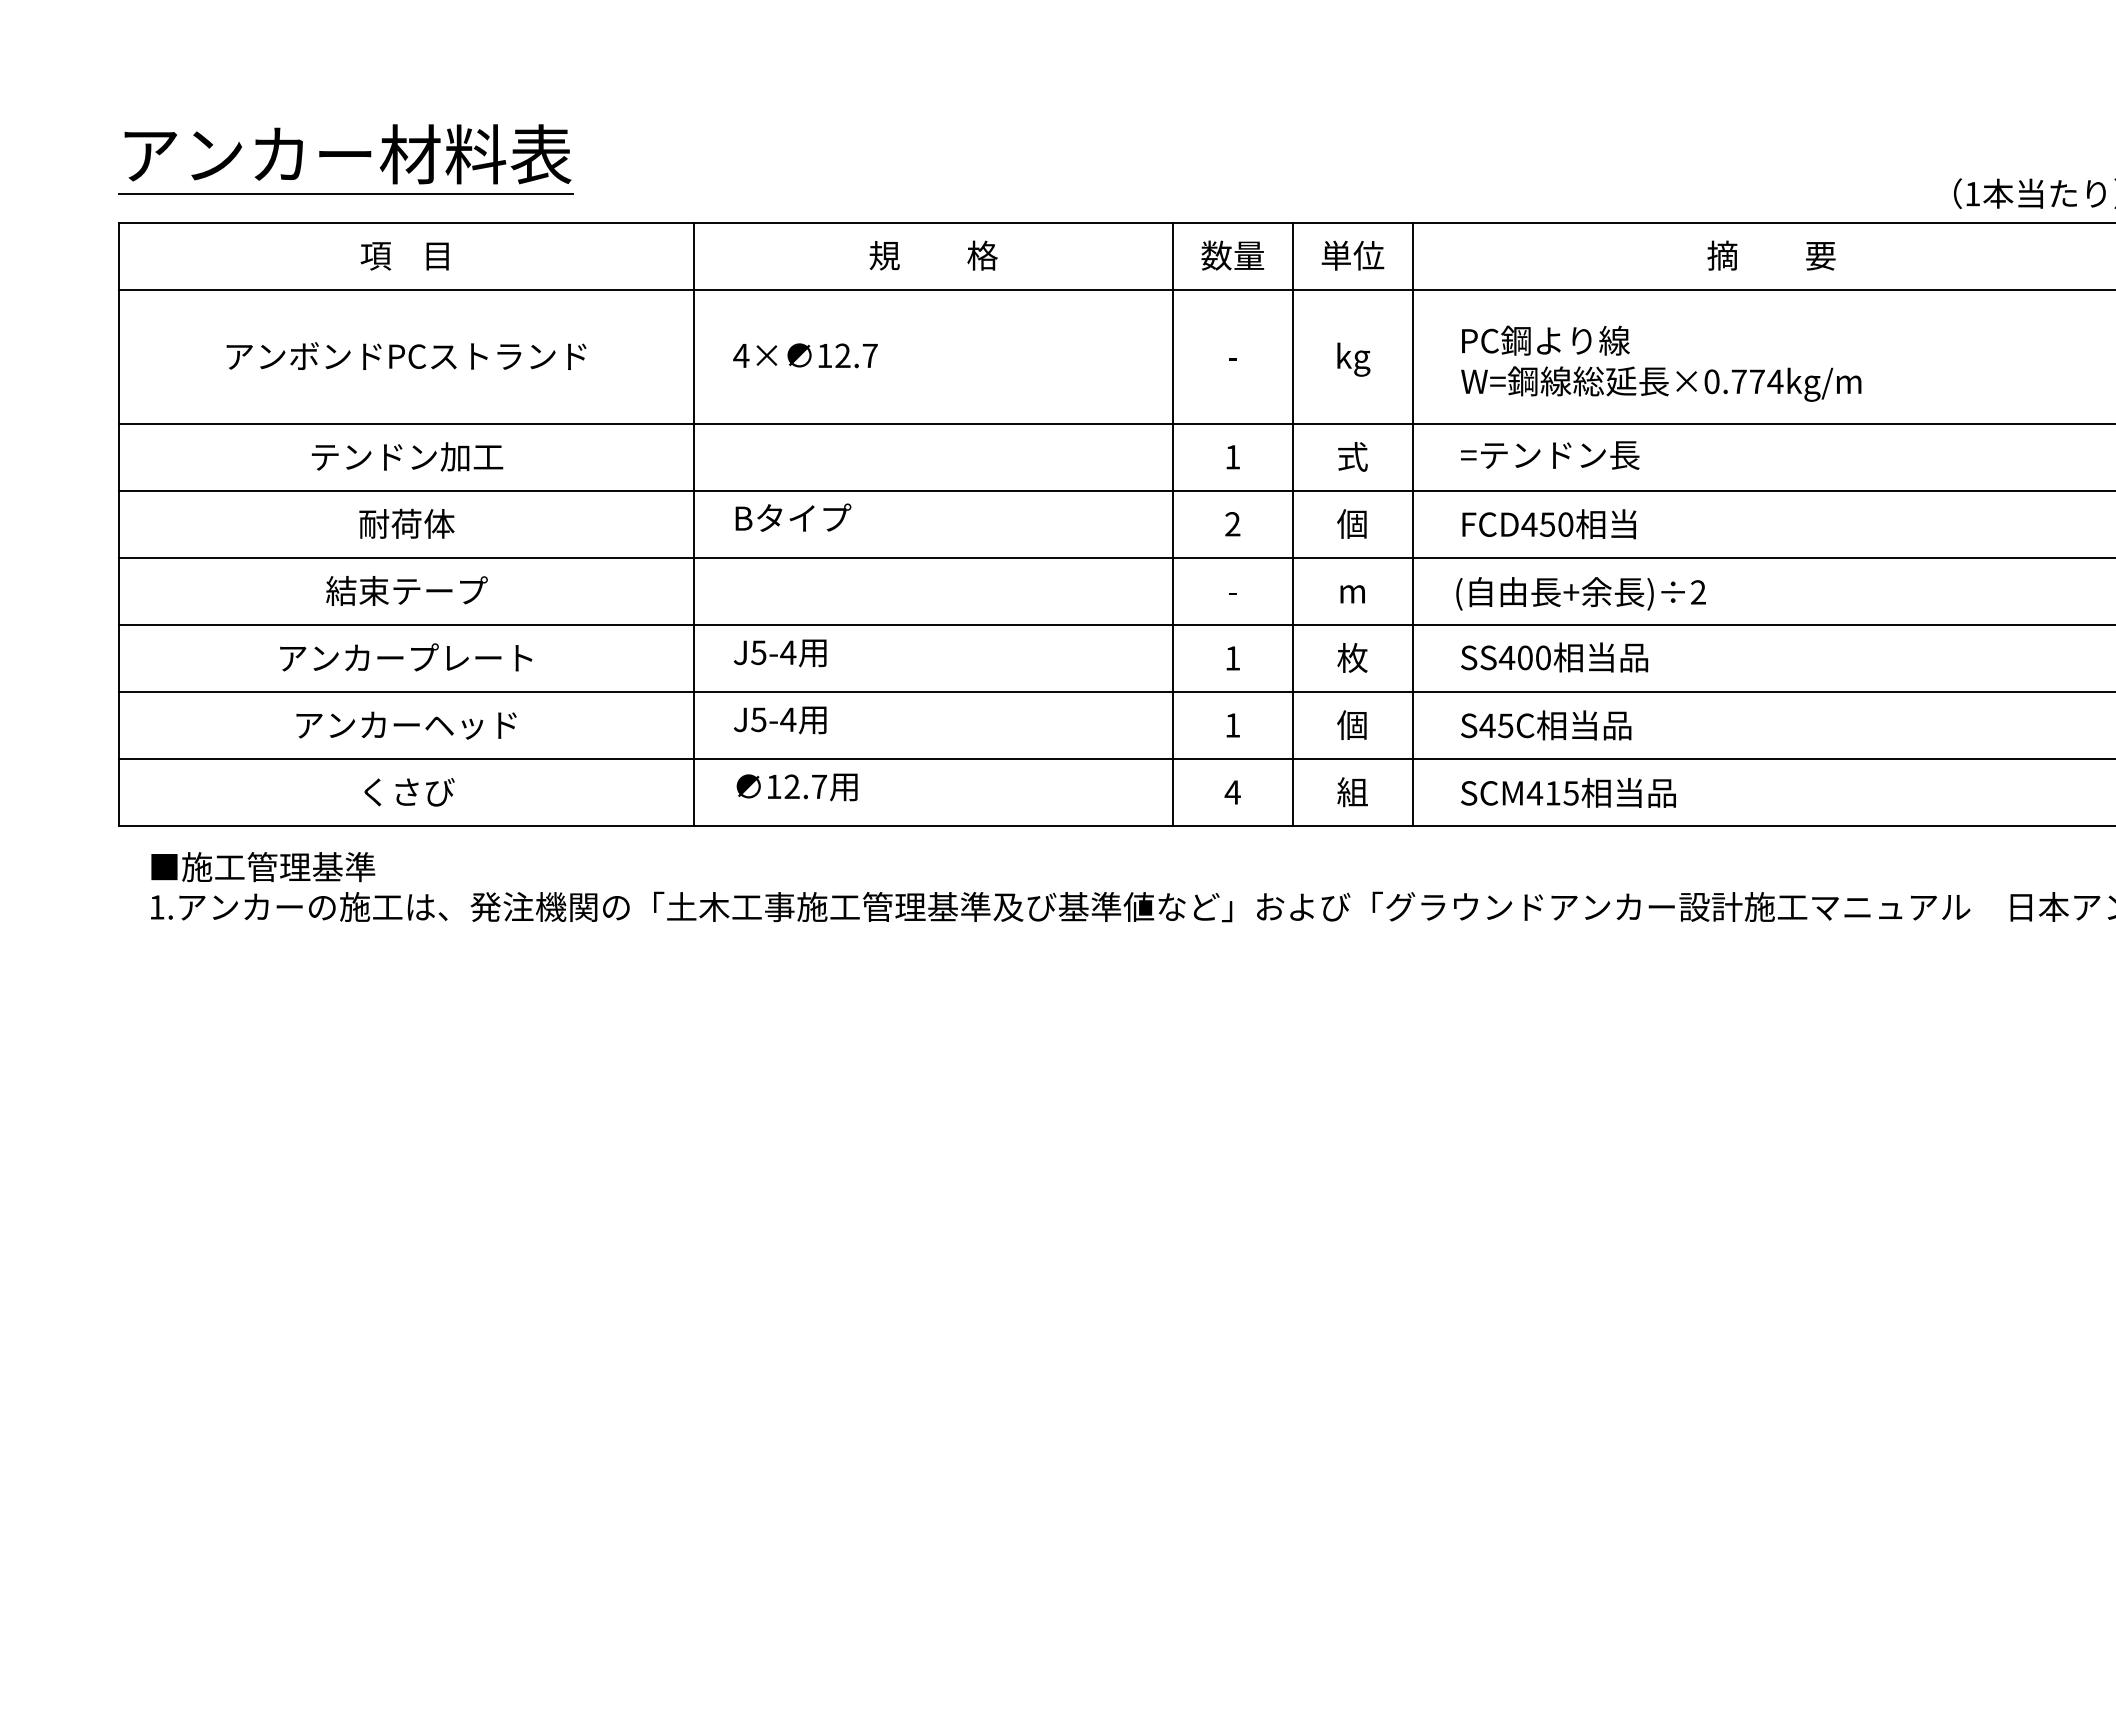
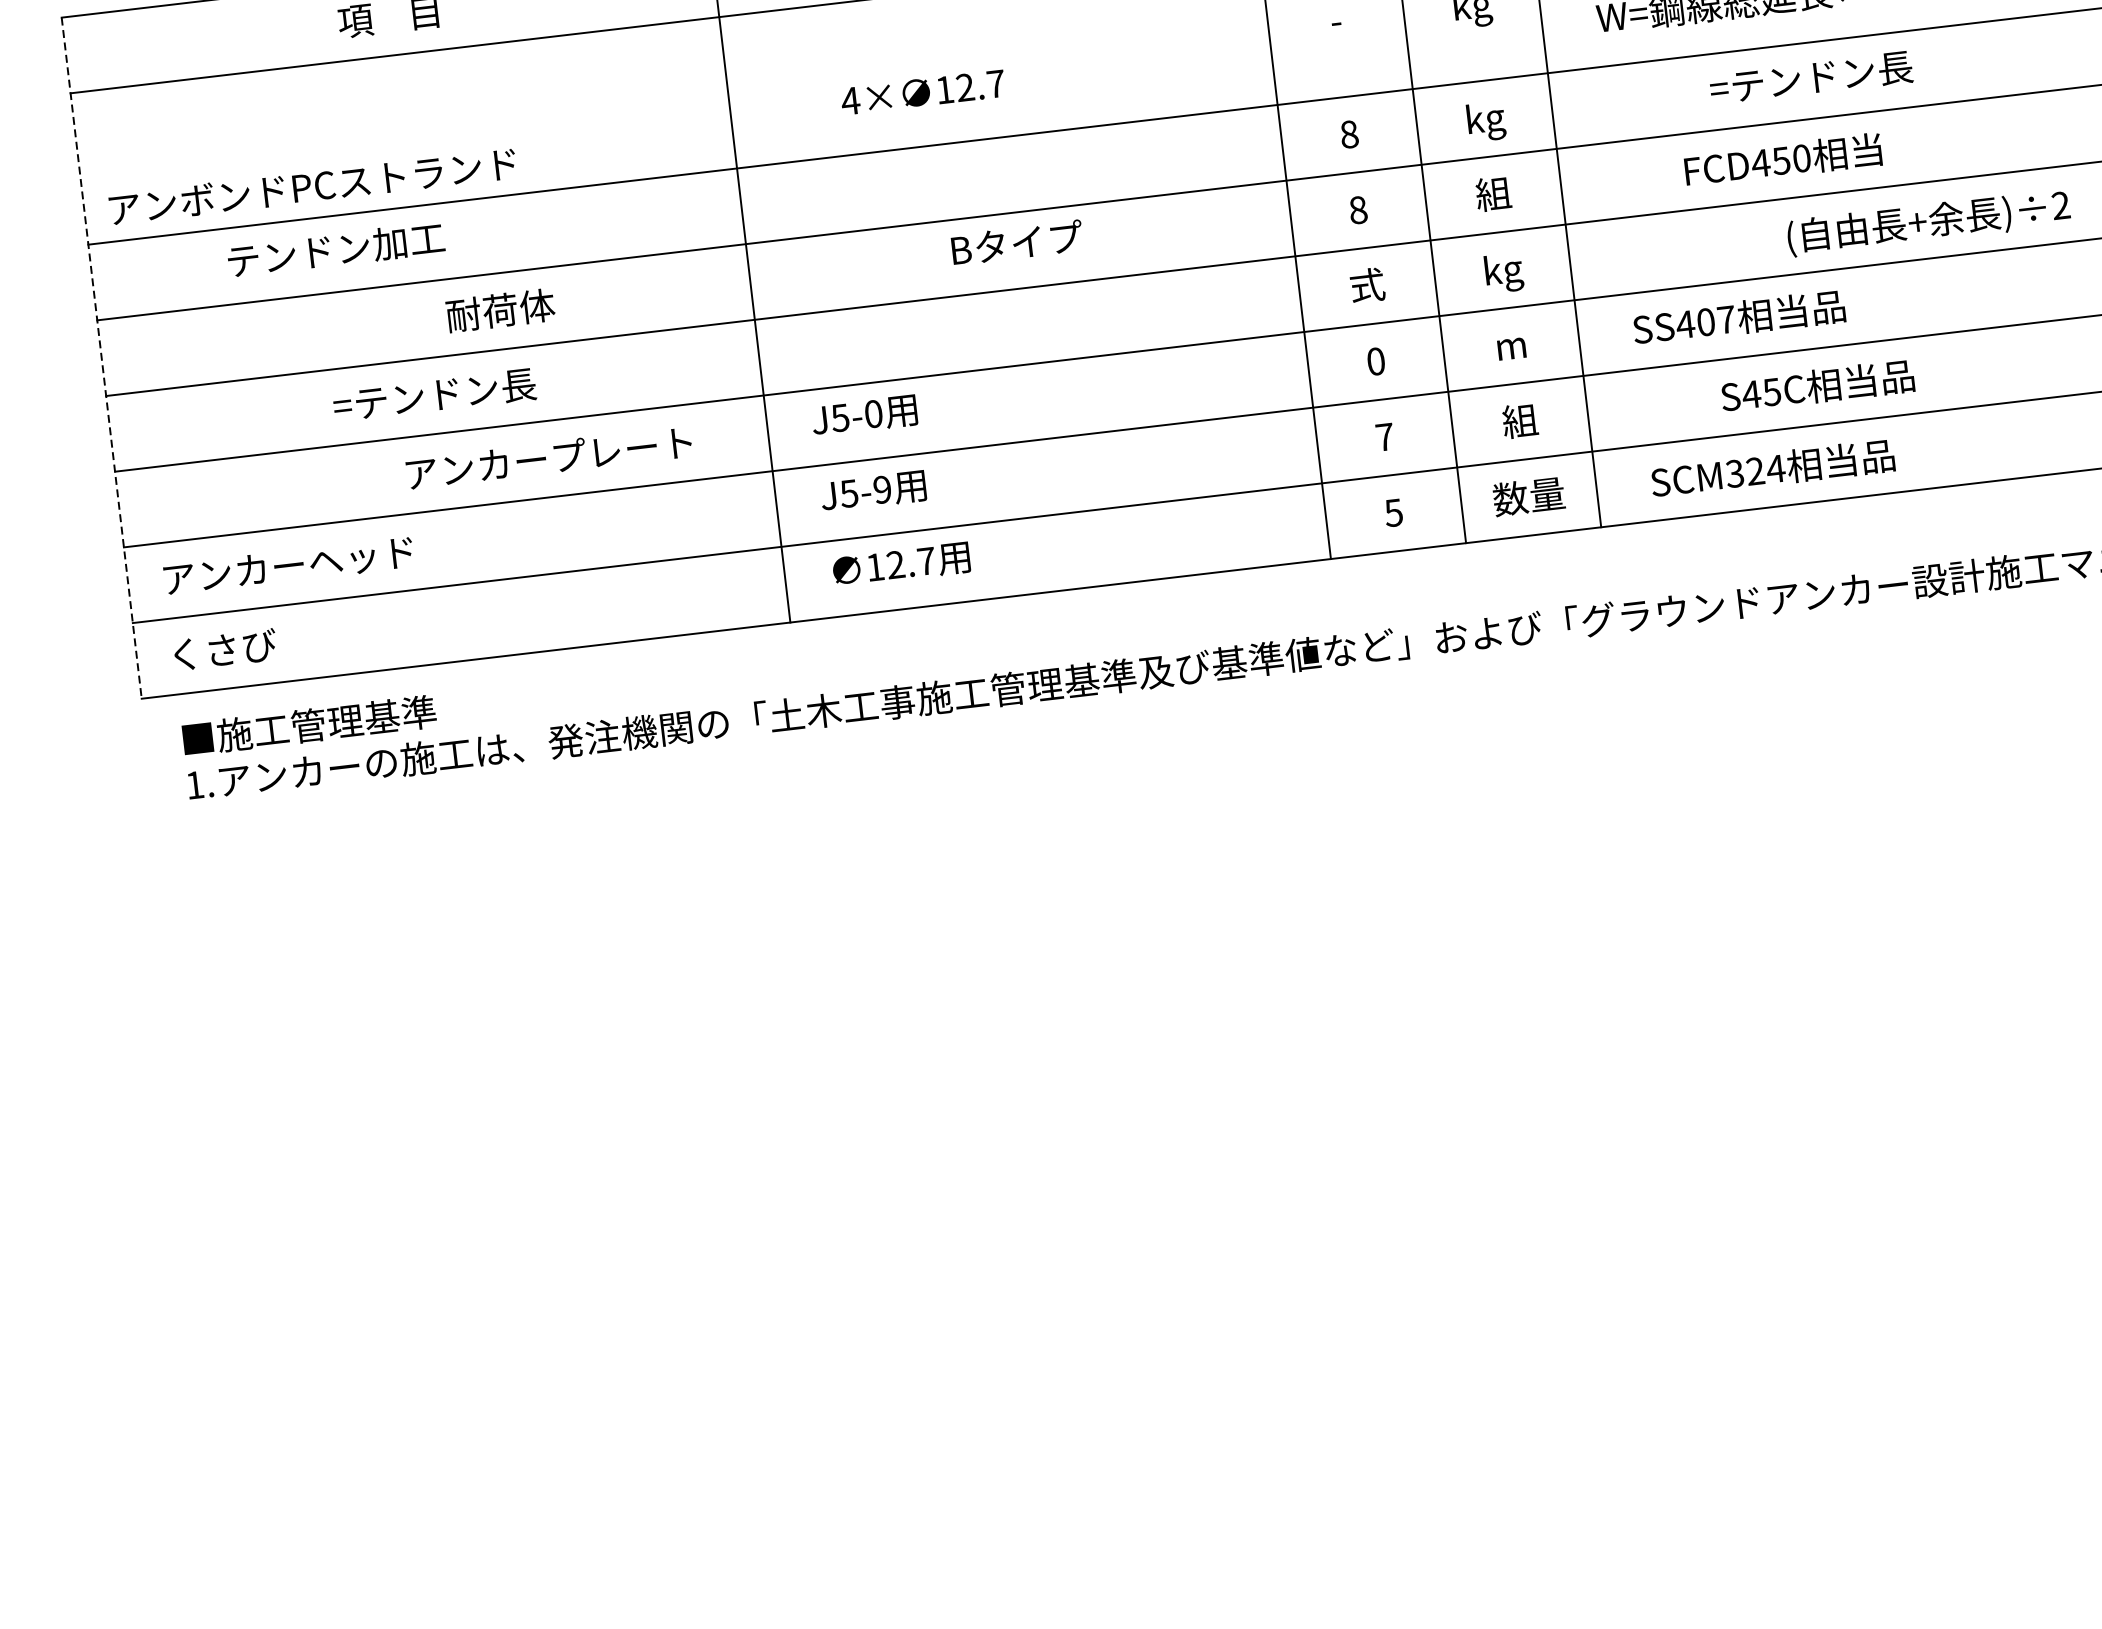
text: (406, 355) -> (312, 185), moved
text: (805, 355) -> (923, 92), moved
text: (1550, 455) -> (1811, 78), moved
text: (407, 456) -> (336, 249), moved
text: (1232, 457) -> (1349, 134), 1 -> 8
text: (1353, 459) -> (1485, 121), 式 -> kg
text: (793, 517) -> (1017, 242), moved
text: (406, 523) -> (500, 310), moved
text: (1352, 523) -> (1493, 193), 個 -> 組
line: (119, 524) -> (101, 358), solid -> dashed
text: (1232, 524) -> (1357, 210), 2 -> 8
text: (1549, 524) -> (1783, 160), moved
text: (406, 590) -> (434, 394), 結束テープ -> =テンドン長
text: (1233, 590) -> (1367, 284), - -> 式
text: (1580, 593) -> (1928, 222), moved
text: (1353, 594) -> (1503, 273), m -> kg
text: (788, 652) -> (873, 413), J5-4 -> J5-0
text: (406, 657) -> (549, 457), moved
text: (1352, 657) -> (1511, 344), 枚 -> m
text: (1543, 657) -> (1726, 319), SS400 -> SS407
text: (1232, 658) -> (1375, 361), 1 -> 0
text: (788, 719) -> (882, 489), J5-4 -> J5-9
text: (406, 725) -> (288, 566), moved
text: (1232, 725) -> (1384, 437), 1 -> 7
text: (1352, 725) -> (1520, 421), 個 -> 組
text: (1546, 725) -> (1818, 386), moved
text: (409, 792) -> (225, 650), moved
text: (1232, 792) -> (1393, 512), 4 -> 5
text: (1352, 792) -> (1528, 497), 組 -> 数量
text: (1552, 793) -> (1754, 471), SCM415 -> SCM324

